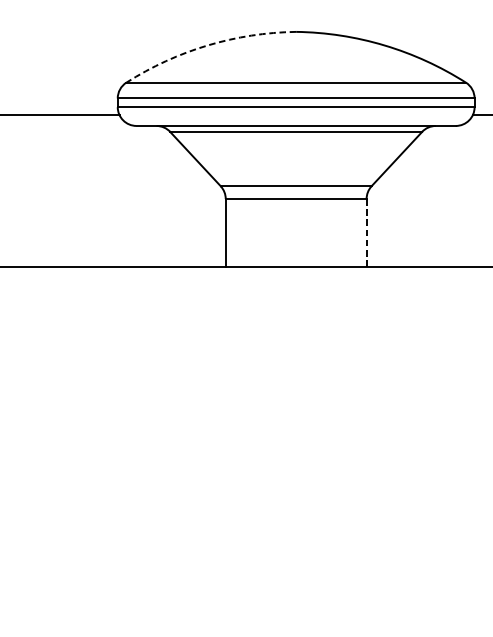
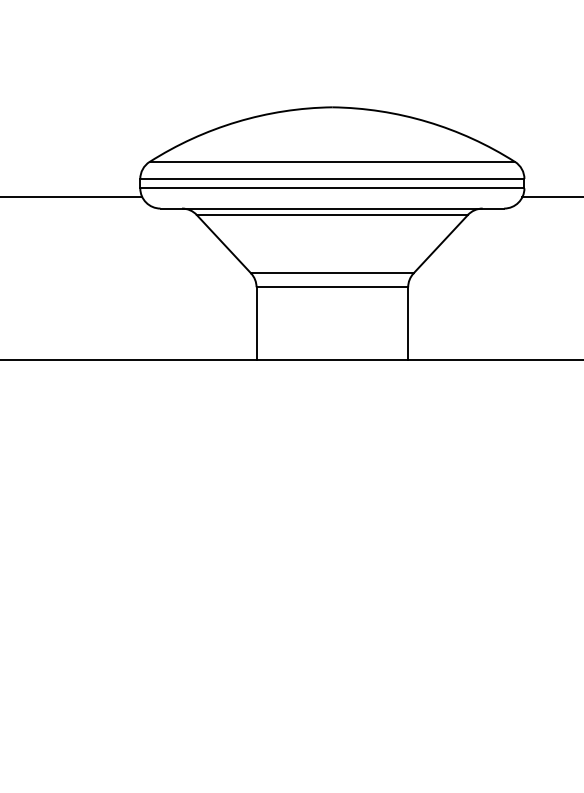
arc: (208, 45) -> (237, 121), dashed -> solid
line: (366, 232) -> (408, 323), dashed -> solid

